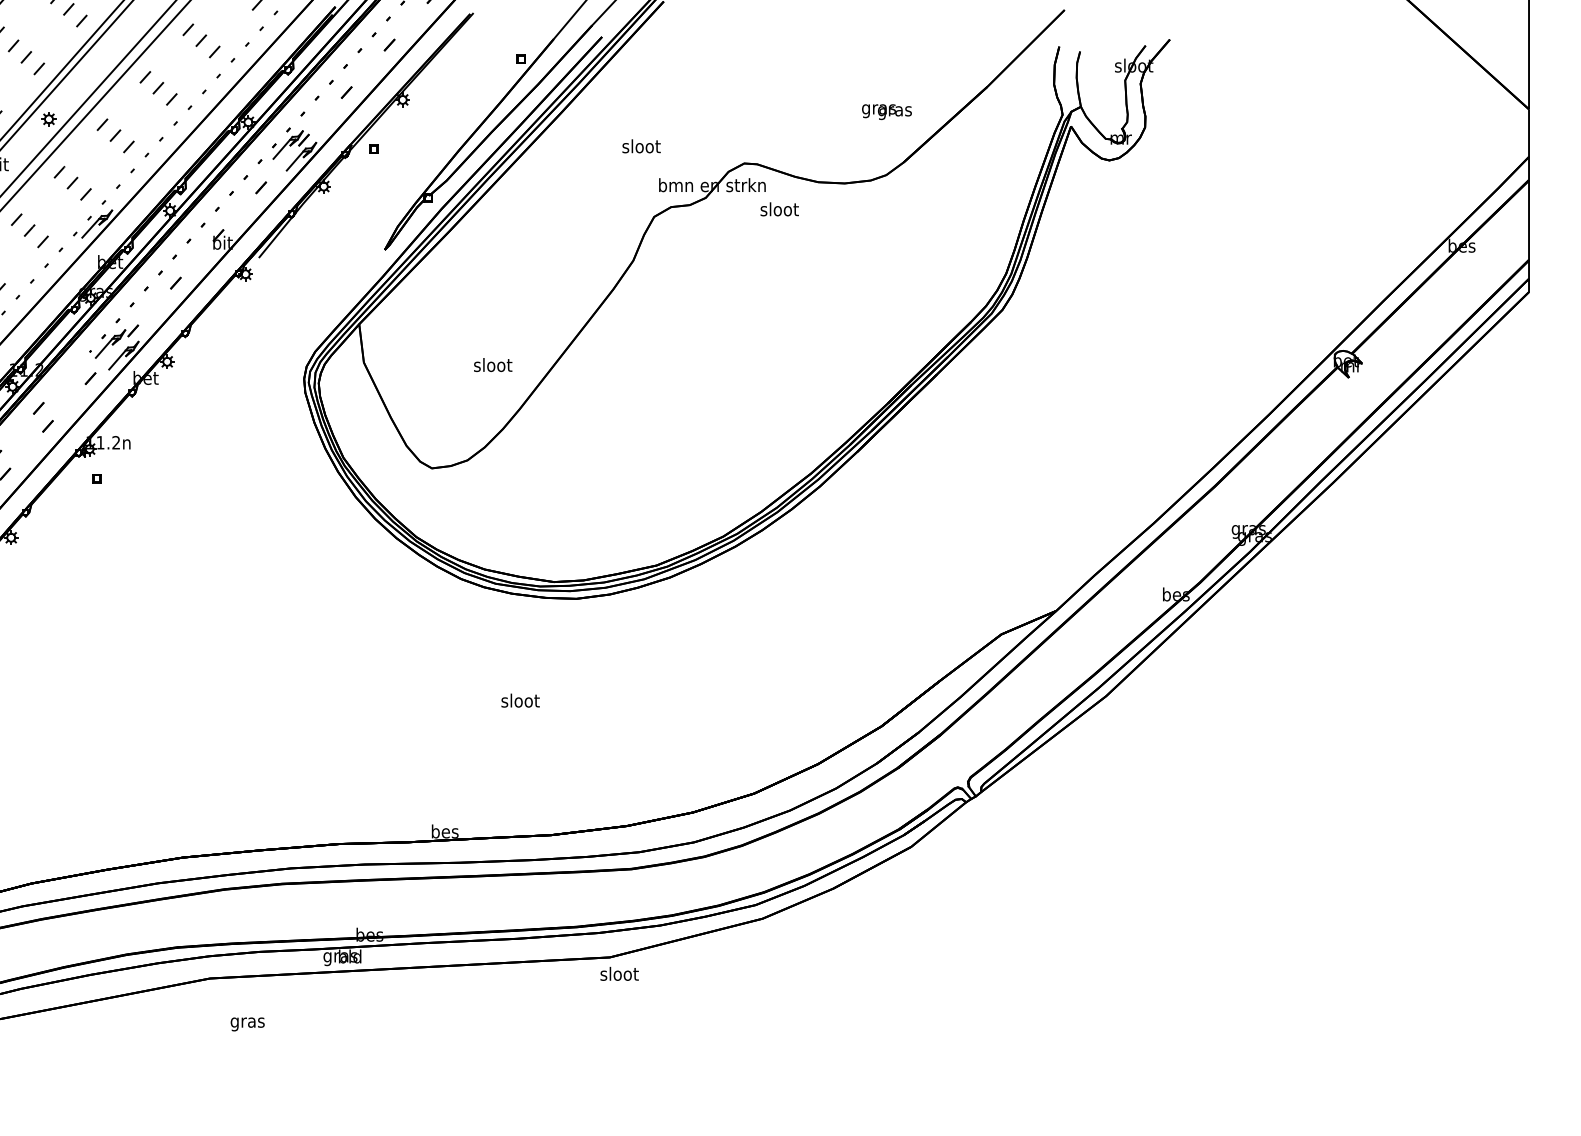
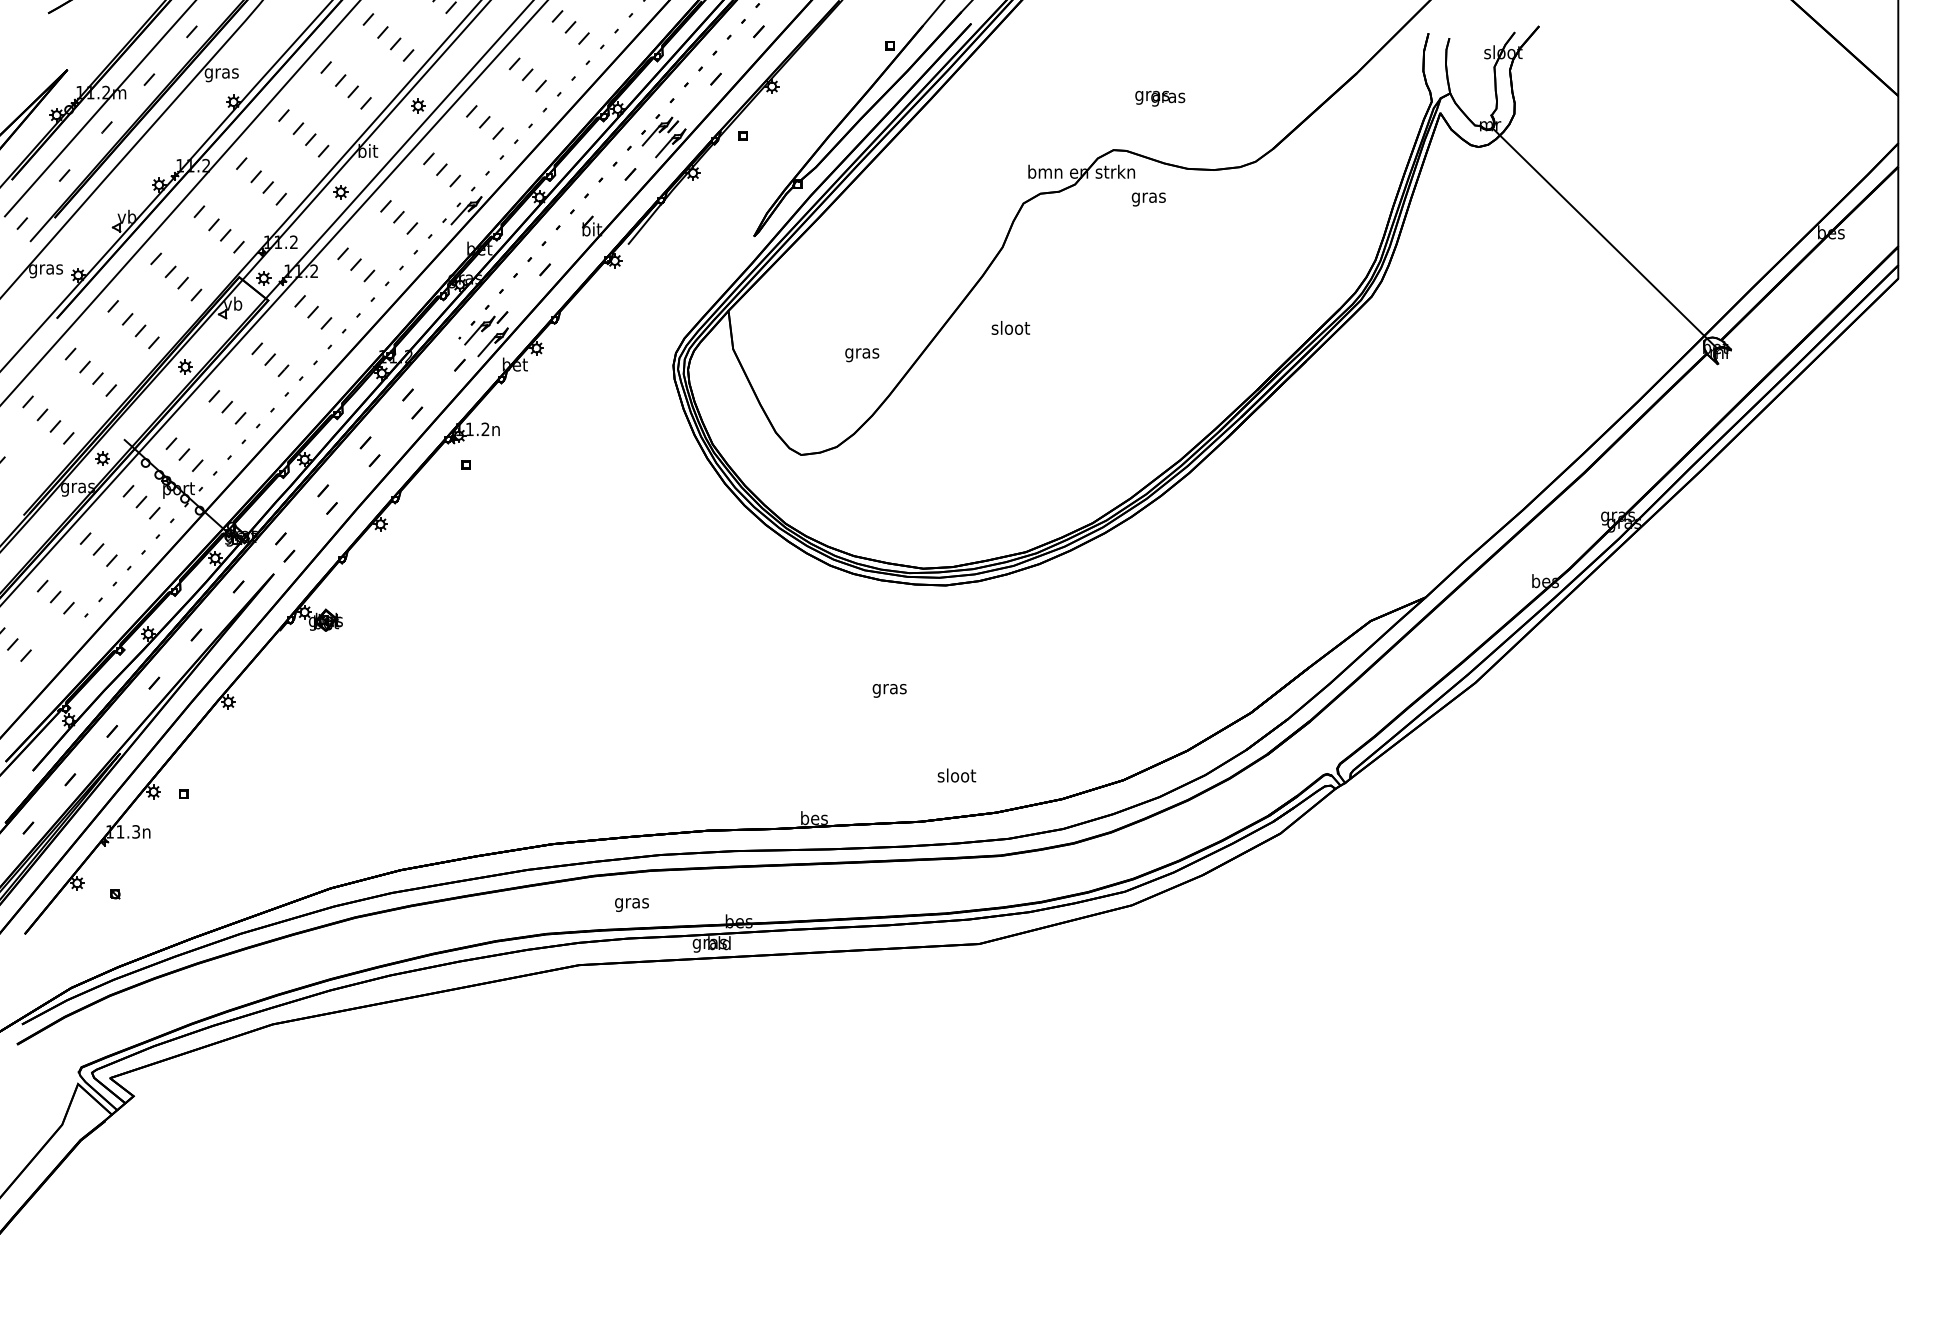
text: (887, 111) -> (1160, 98), moved
text: (641, 145) -> (1010, 327), moved
text: (779, 210) -> (1148, 197), sloot -> gras
line: (1235, 250) -> (1604, 237), added
text: (493, 366) -> (862, 353), sloot -> gras
text: (520, 701) -> (889, 688), sloot -> gras
text: (619, 973) -> (956, 775), moved
text: (247, 1023) -> (631, 904), moved

